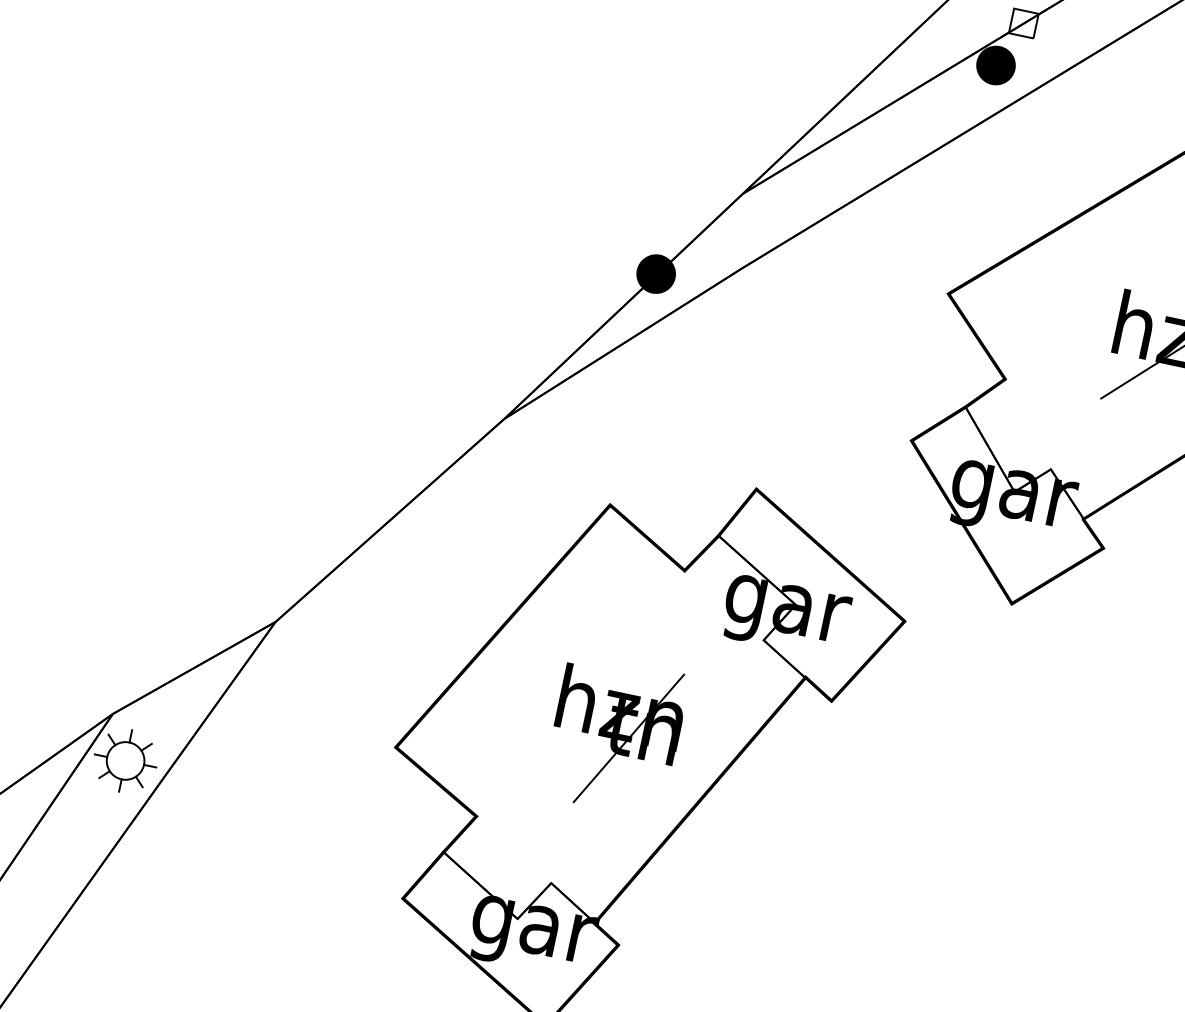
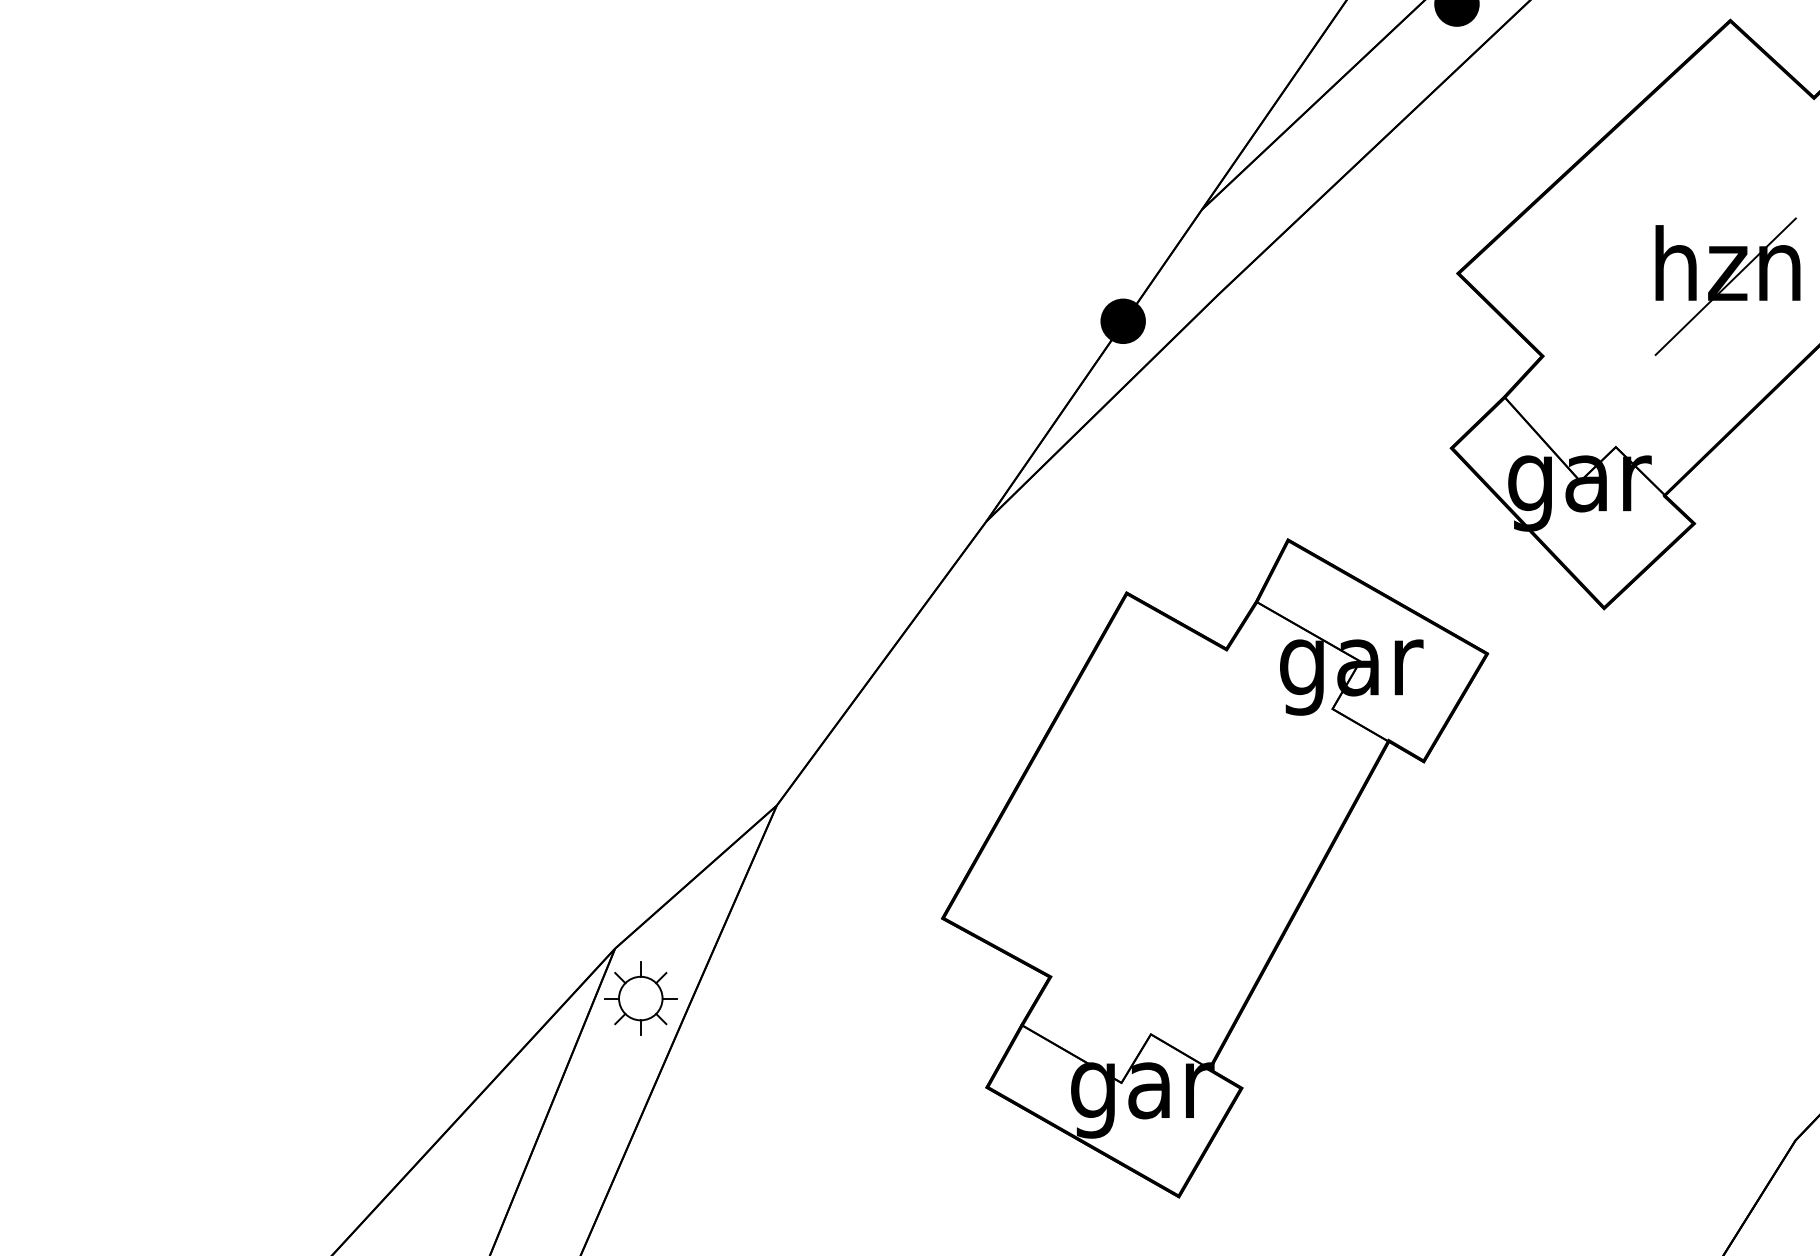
part: (615, 735) -> (1187, 852), removed

